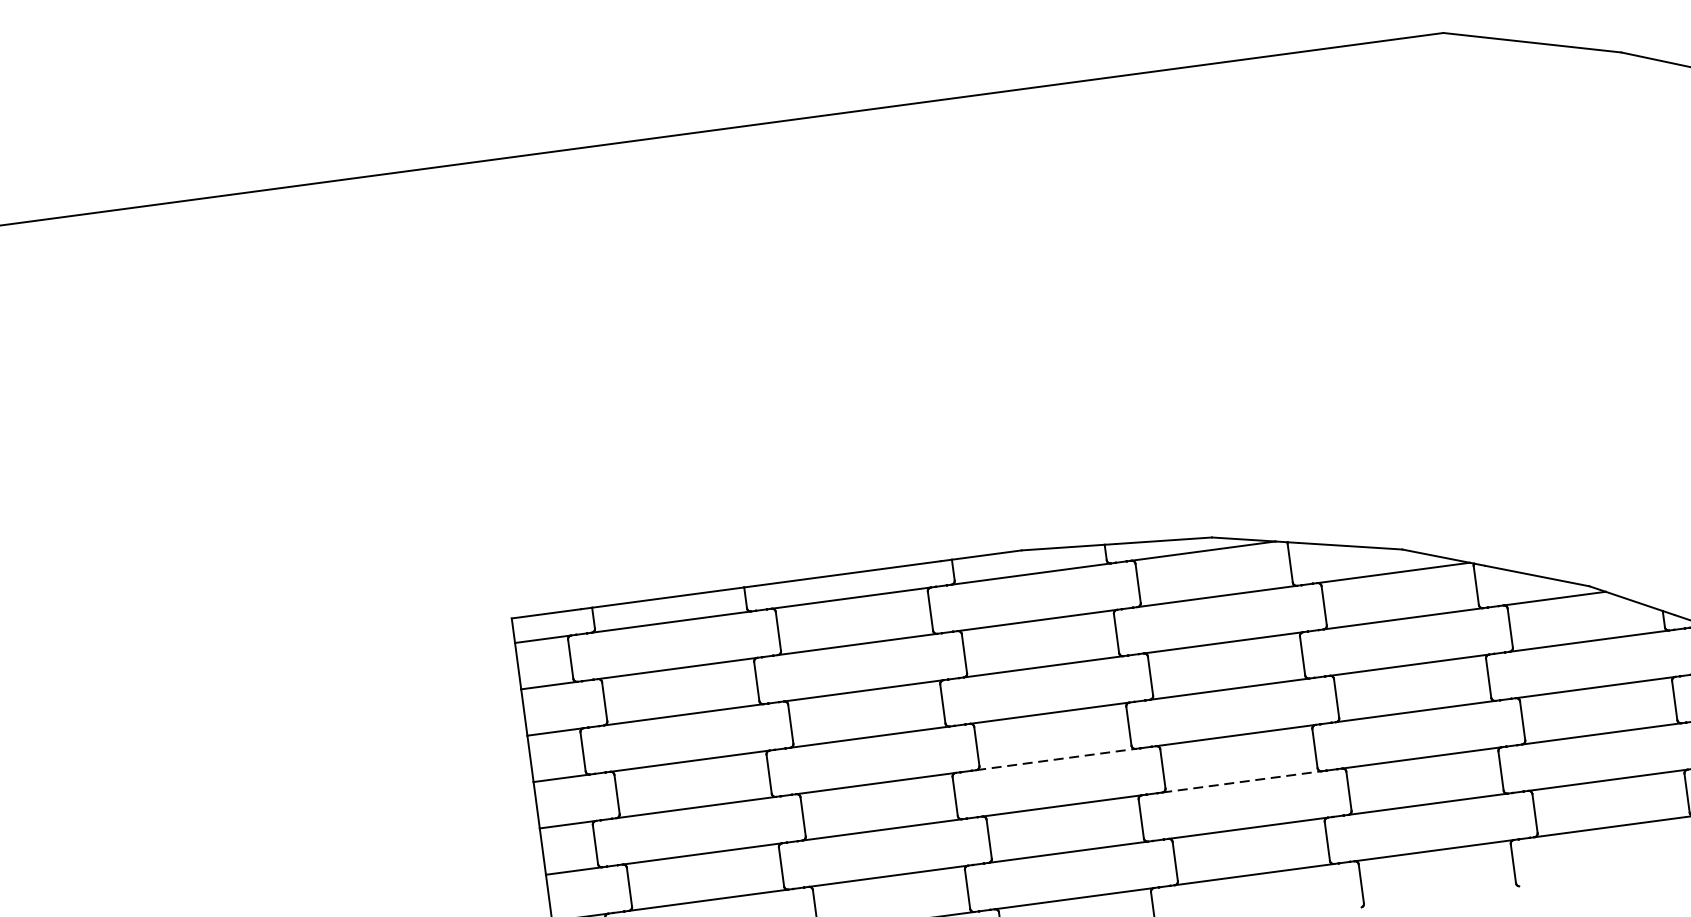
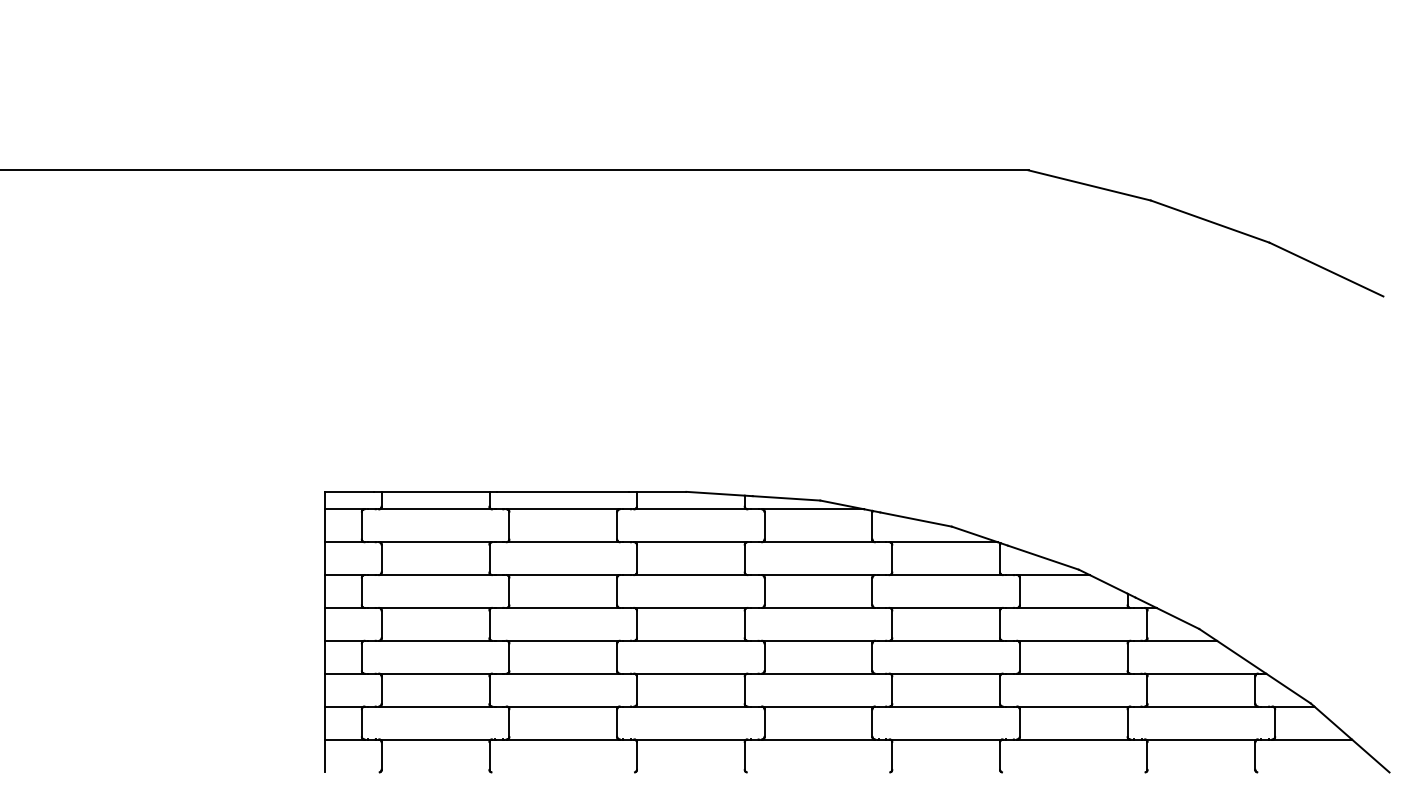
line: (1055, 759) -> (690, 640), dashed -> solid
line: (1241, 781) -> (818, 673), dashed -> solid

